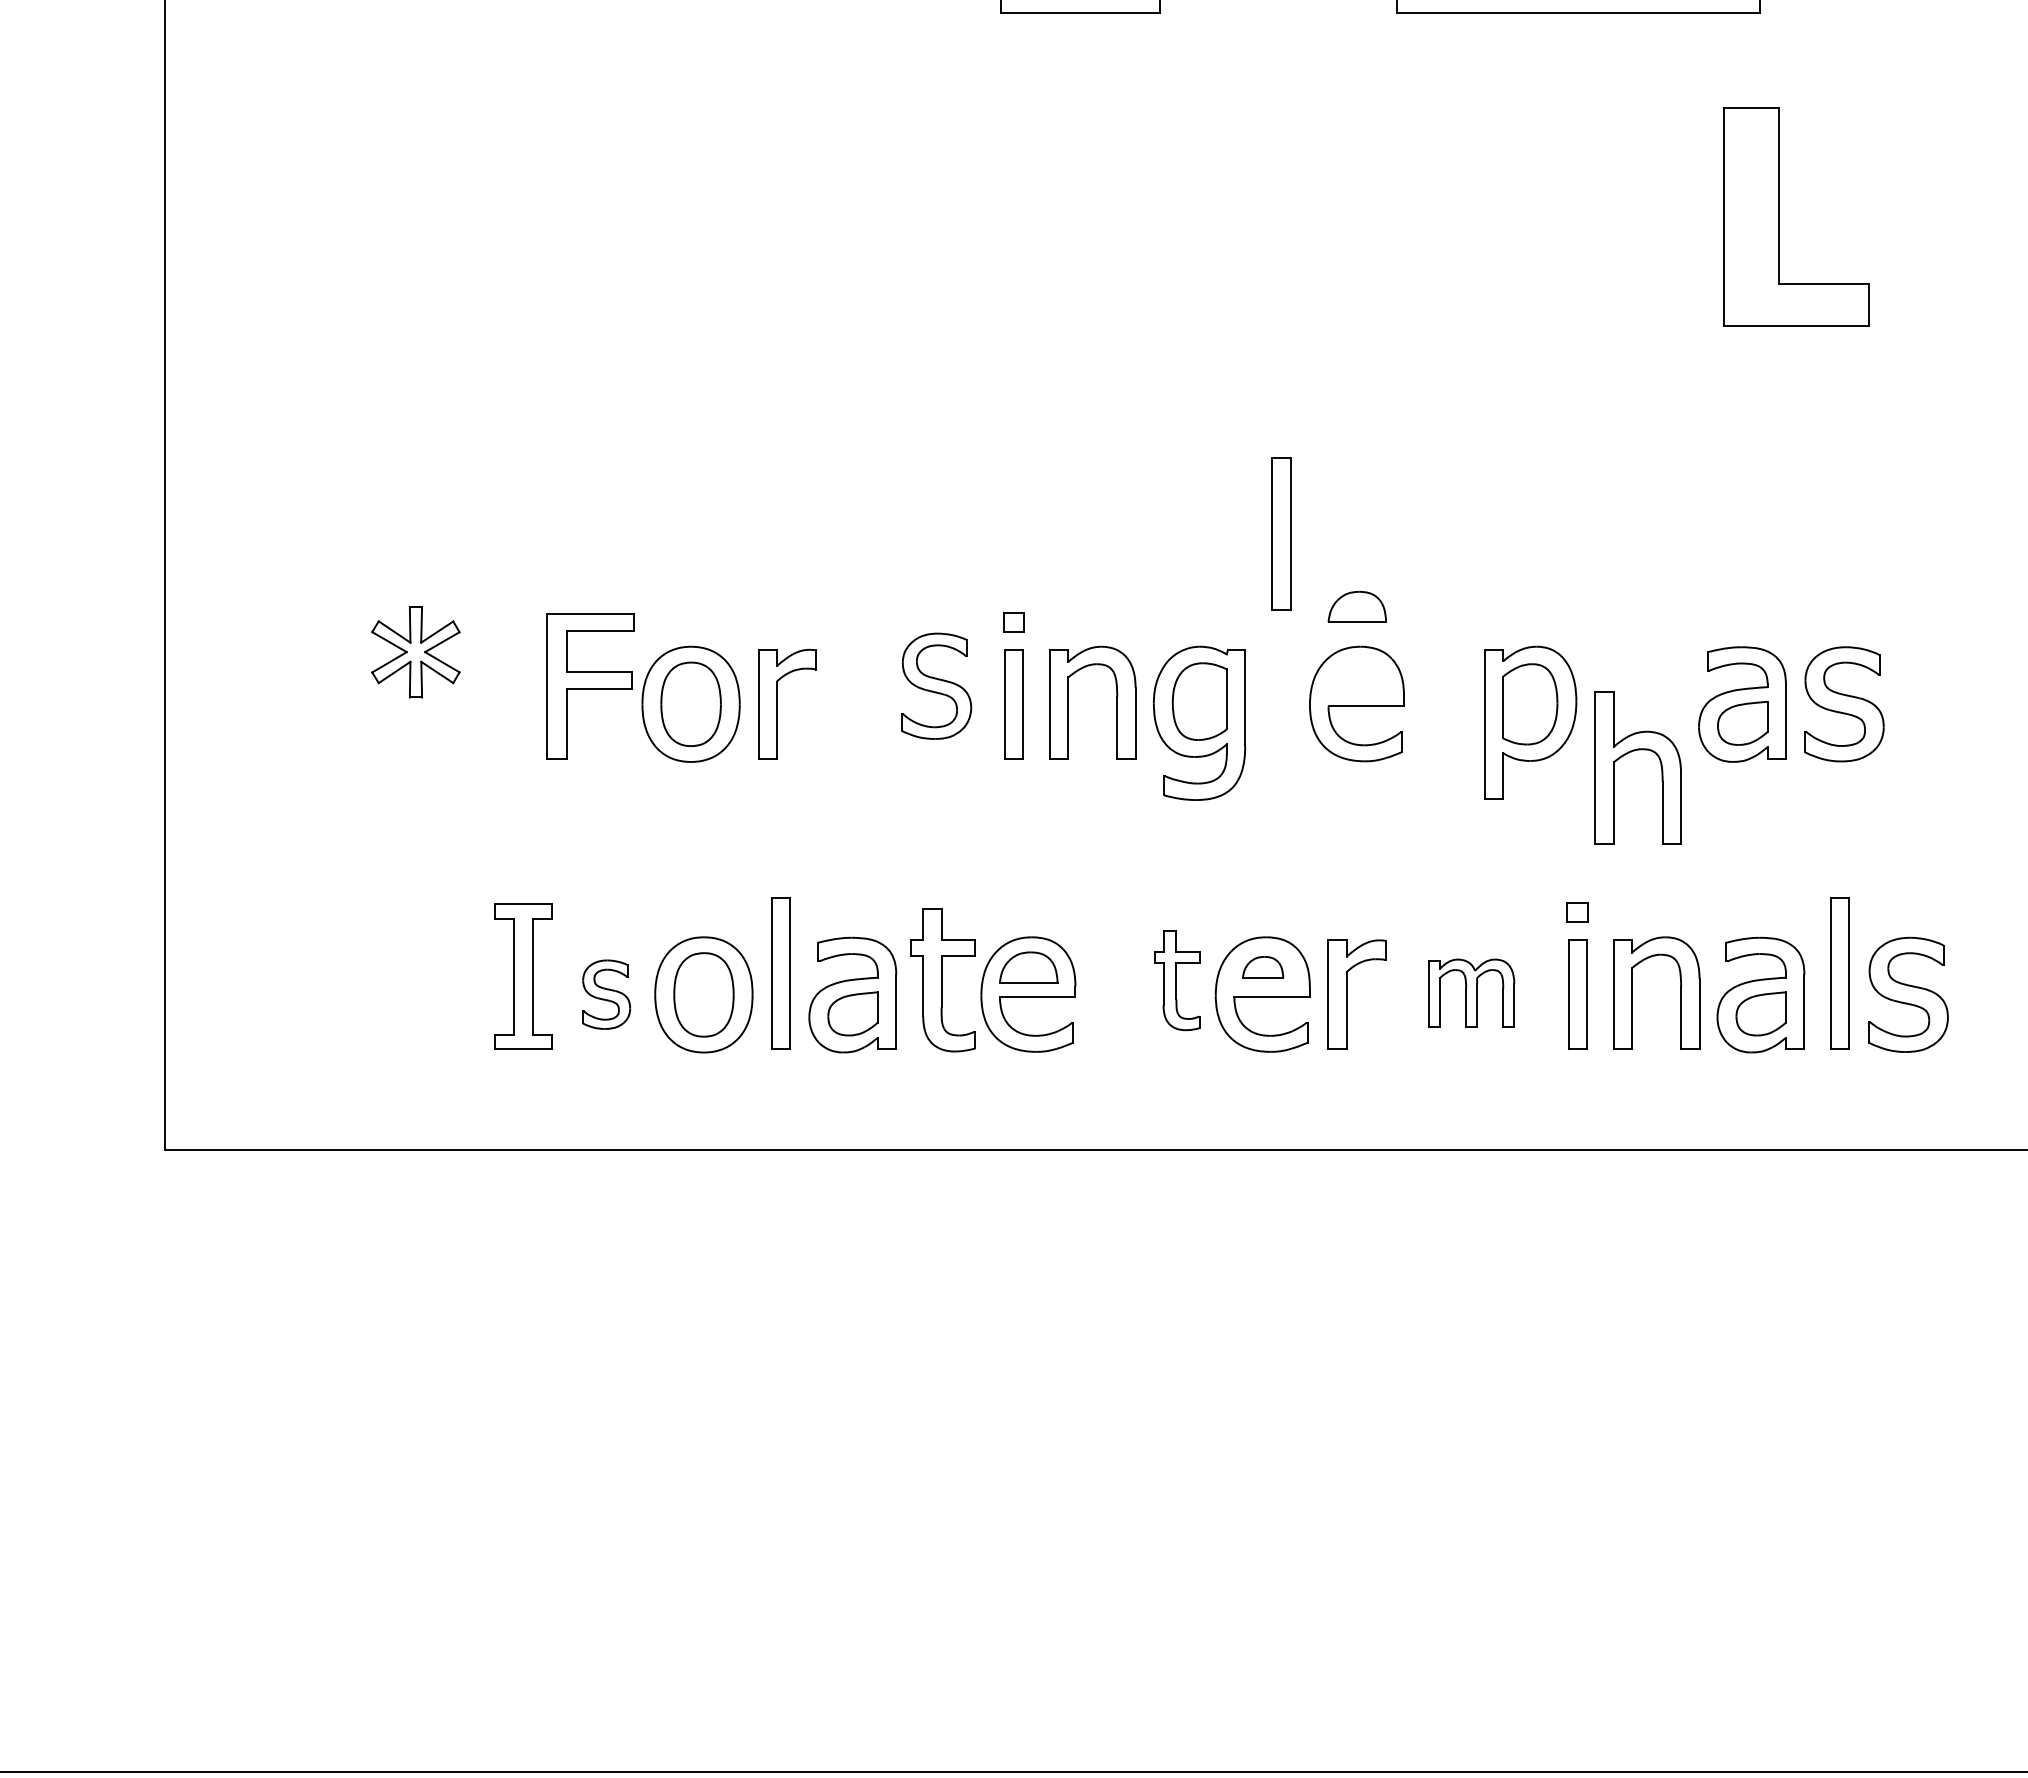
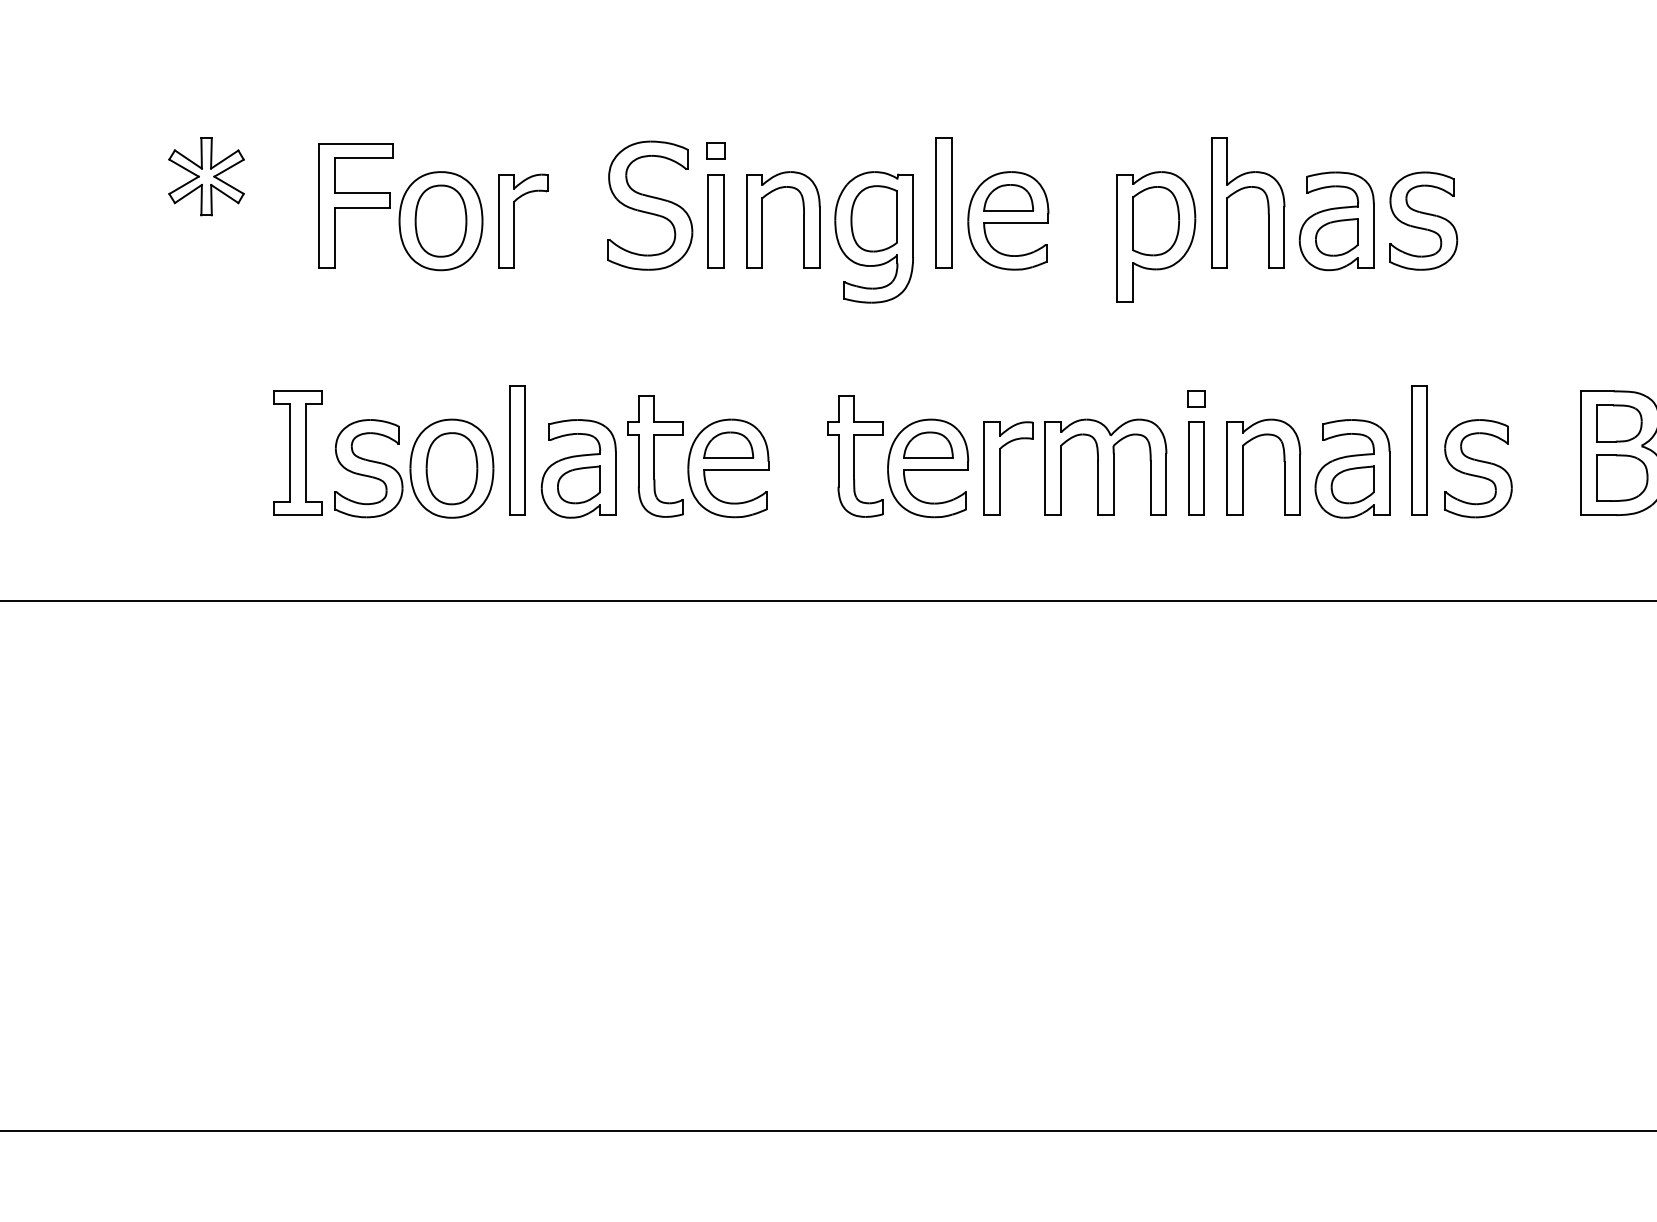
part: (1281, 533) -> (944, 202), moved
part: (1356, 606) -> (1007, 197), moved
part: (936, 686) -> (650, 205), size x1.43
part: (1629, 753) -> (1240, 190), moved
part: (1262, 967) -> (927, 445), size x1.43
part: (1177, 980) -> (855, 456), size x1.43
part: (1471, 992) -> (1105, 466), size x1.67
part: (606, 994) -> (368, 468), size x1.67

